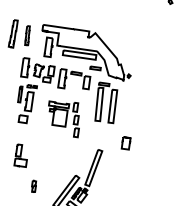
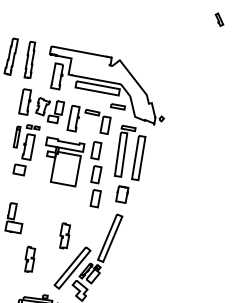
part: (27, 35) -> (29, 59), size x1.43
part: (63, 119) -> (73, 172), size x1.43
part: (126, 143) -> (122, 194), moved
part: (59, 167) -> (64, 235), added
part: (34, 185) -> (30, 258), size x1.67

